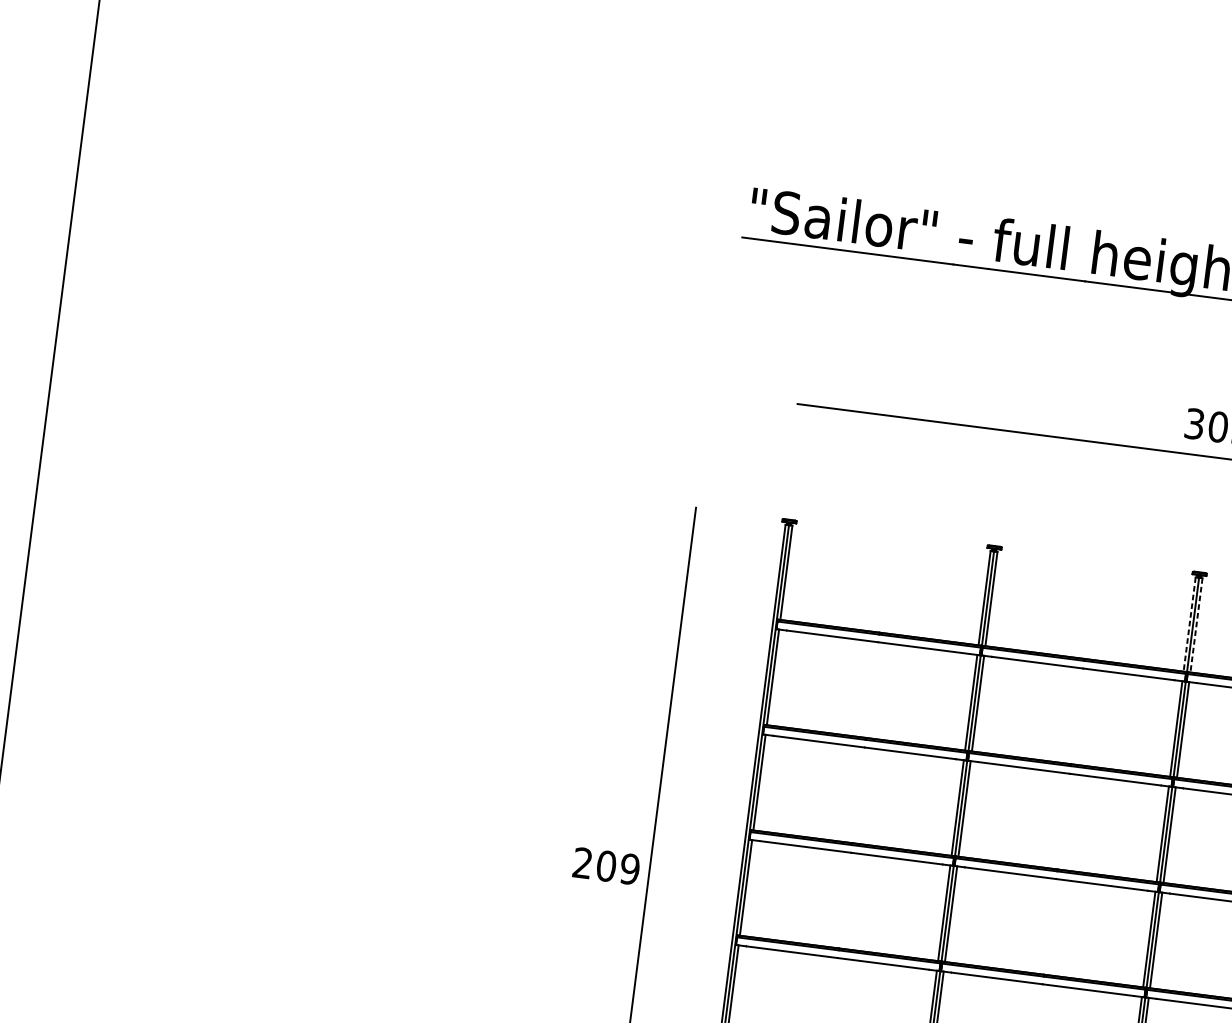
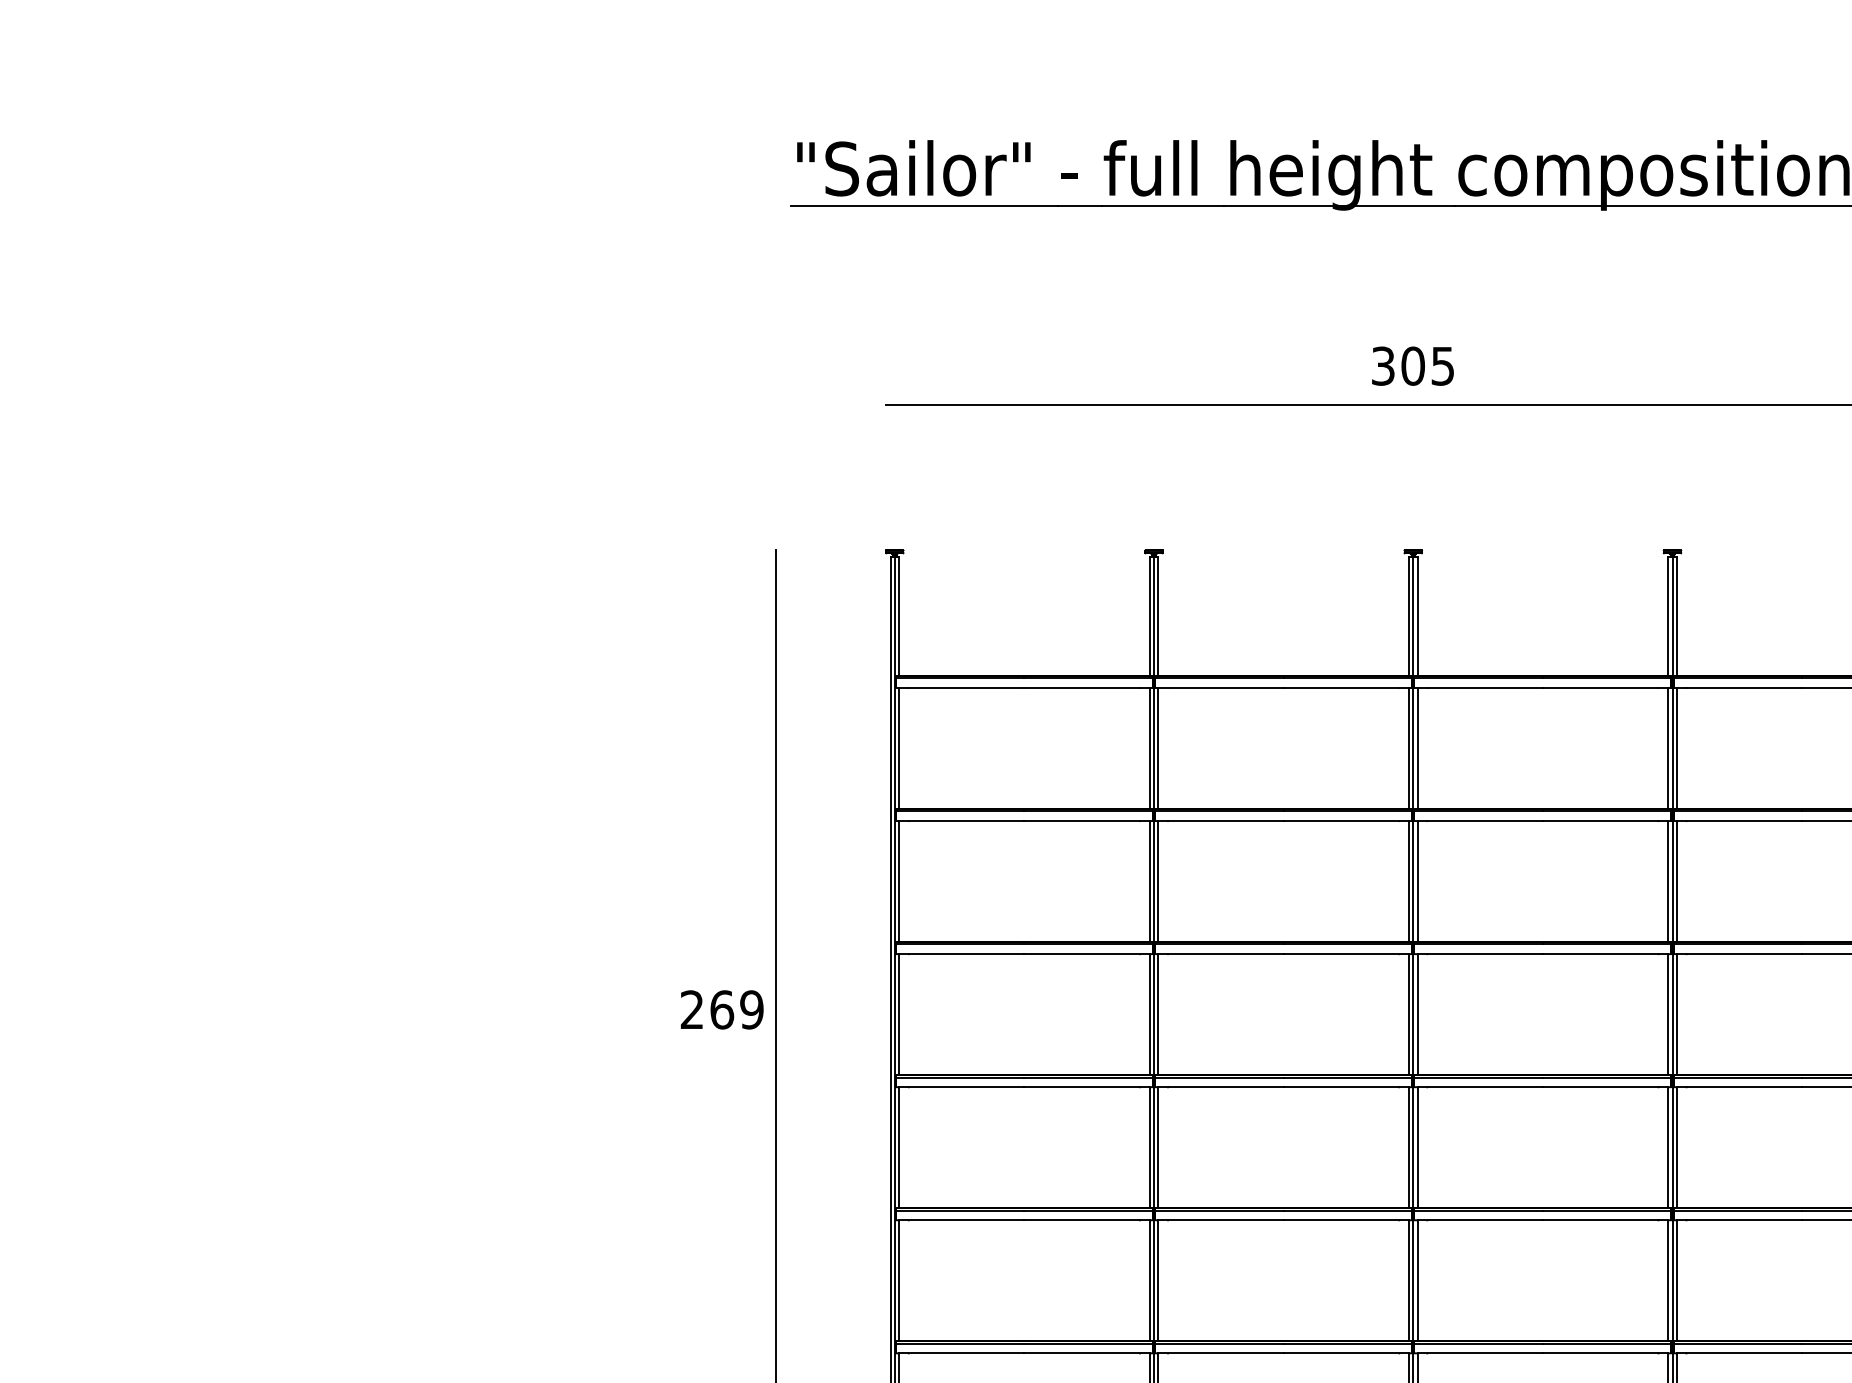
line: (1189, 624) -> (1408, 616), dashed -> solid
line: (1196, 625) -> (1417, 616), dashed -> solid
text: (606, 865) -> (722, 1009), 209 -> 269

